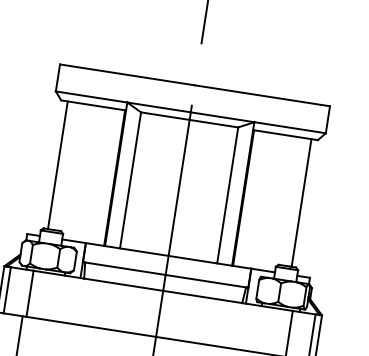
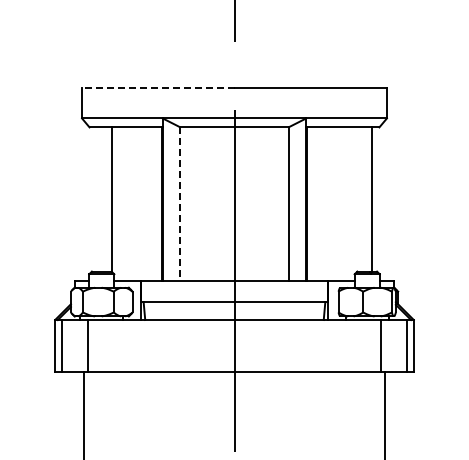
line: (126, 74) -> (157, 87), solid -> dashed
line: (57, 165) -> (111, 199), moved
line: (130, 180) -> (179, 203), solid -> dashed

